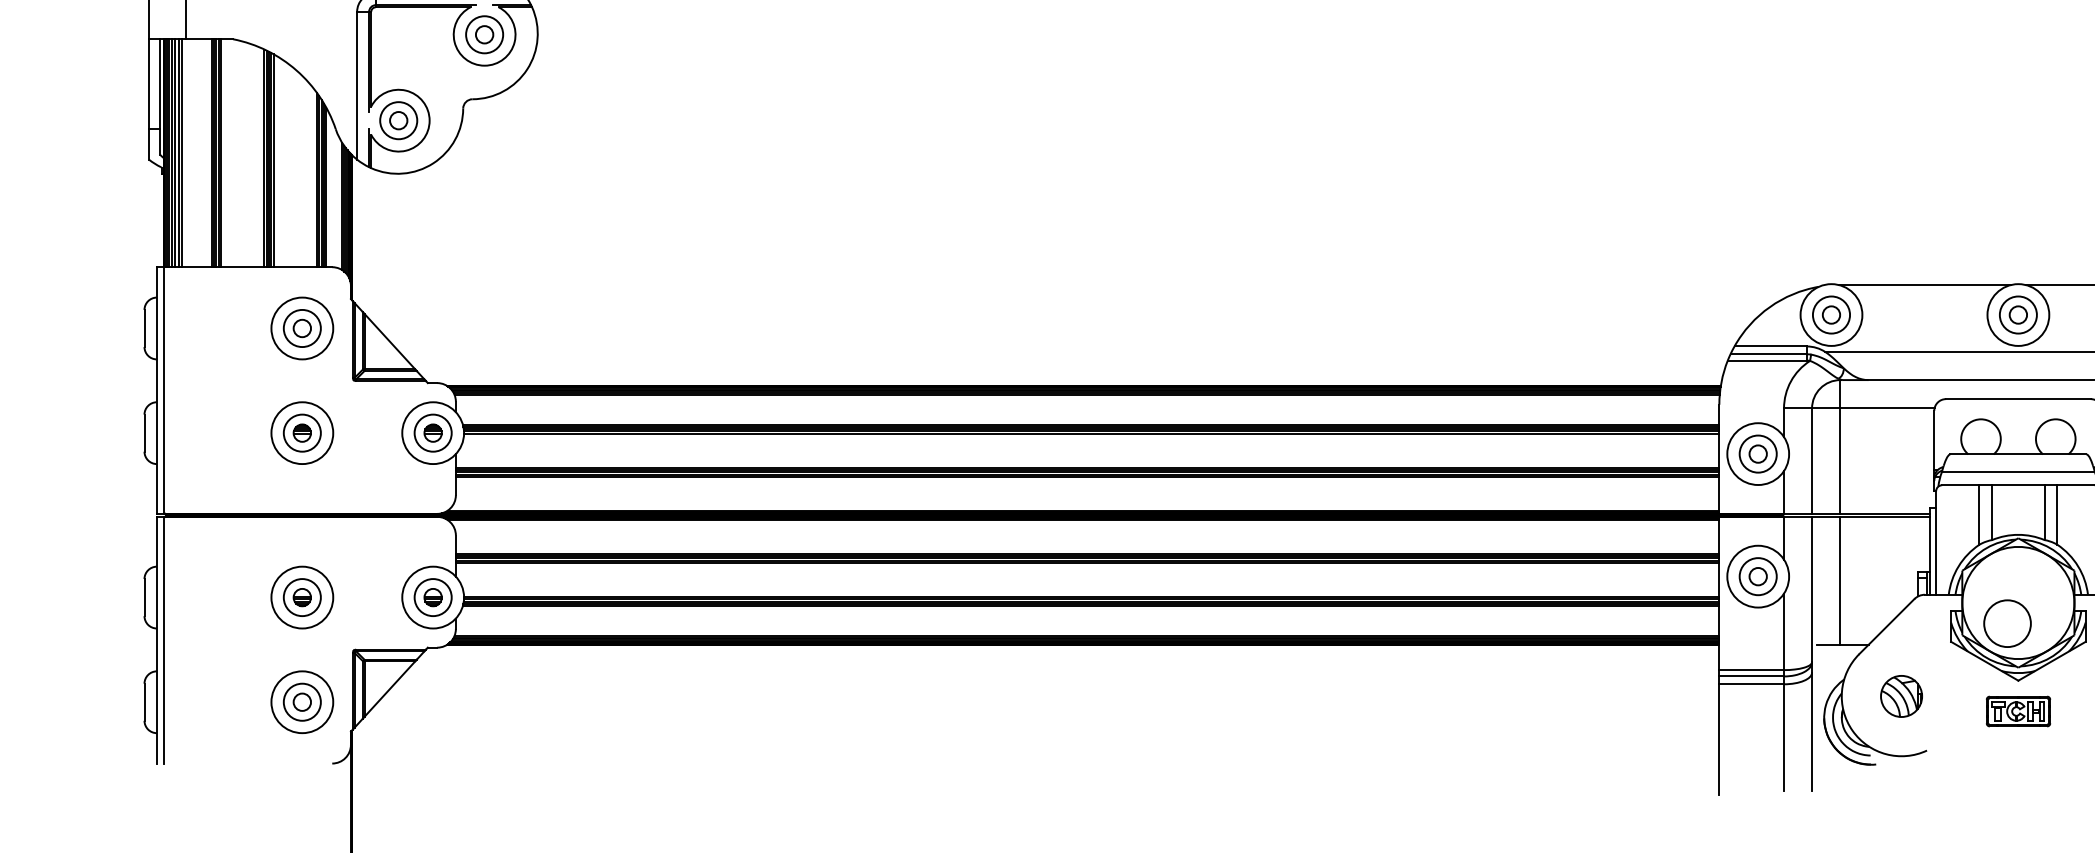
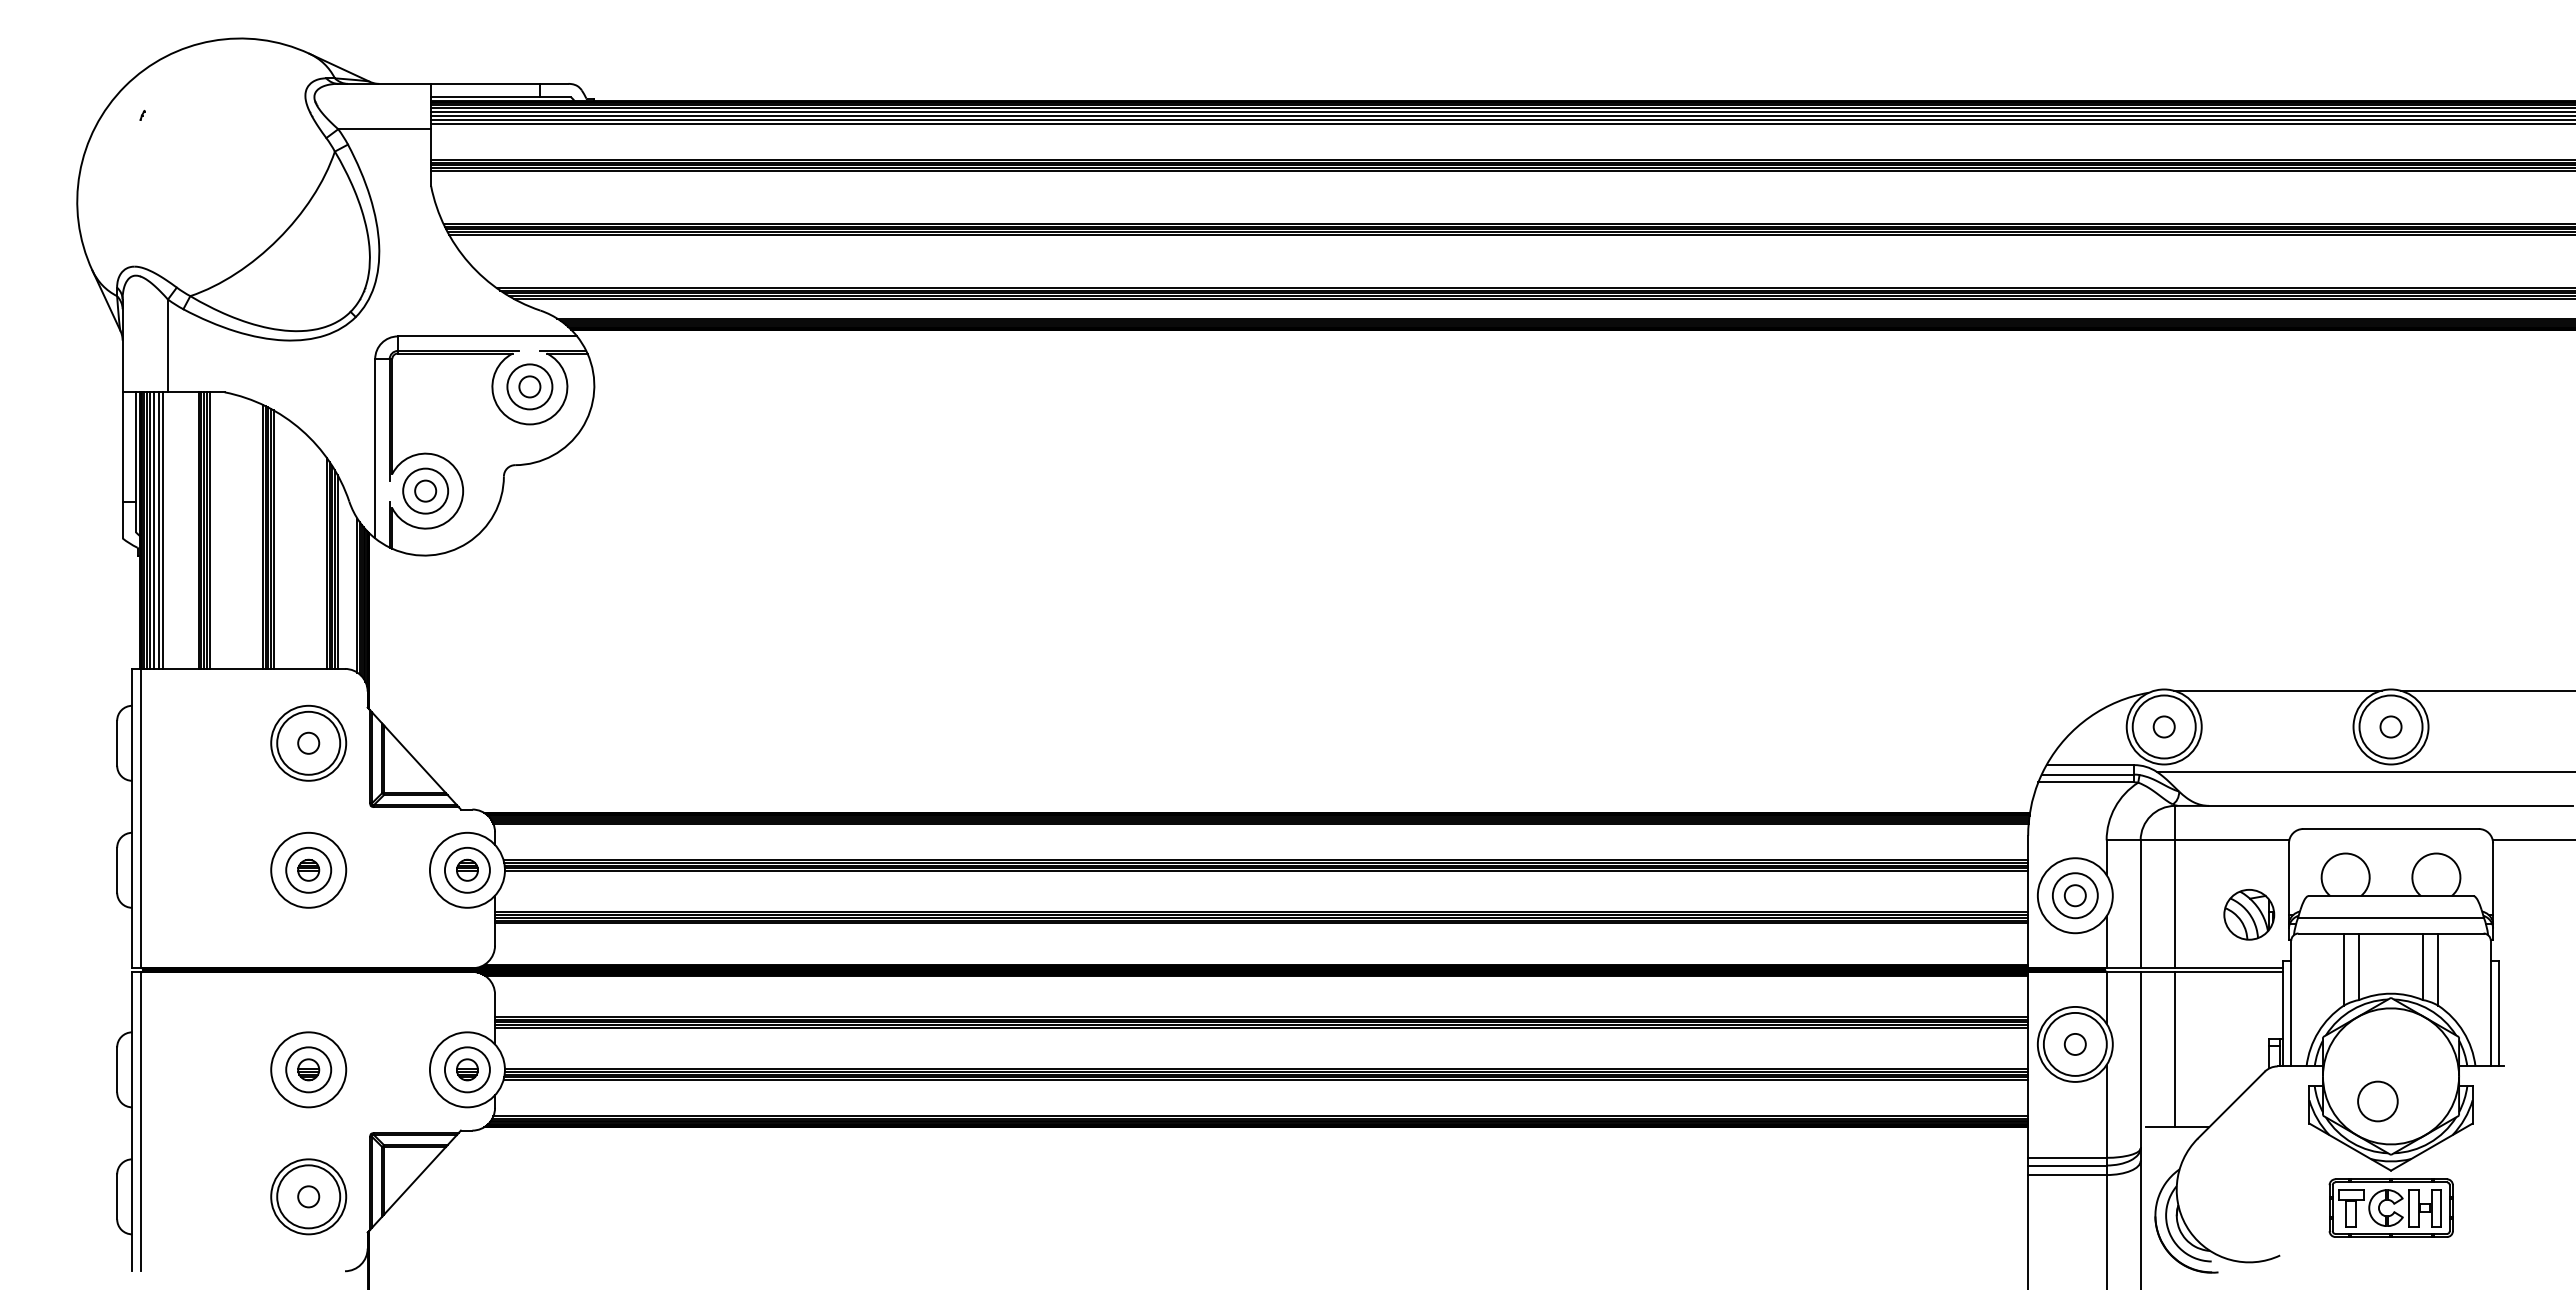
circle: (1830, 314) -> (2163, 726), size x1.4
circle: (2017, 314) -> (2390, 726), size x1.4
circle: (302, 327) -> (308, 742), size x1.4
circle: (1757, 575) -> (2074, 1043), size x1.4
circle: (2007, 623) -> (2377, 1101), size x0.7
part: (1901, 696) -> (2249, 914), moved
circle: (302, 701) -> (308, 1196), size x1.4
part: (2017, 711) -> (2390, 1207), size x1.6

